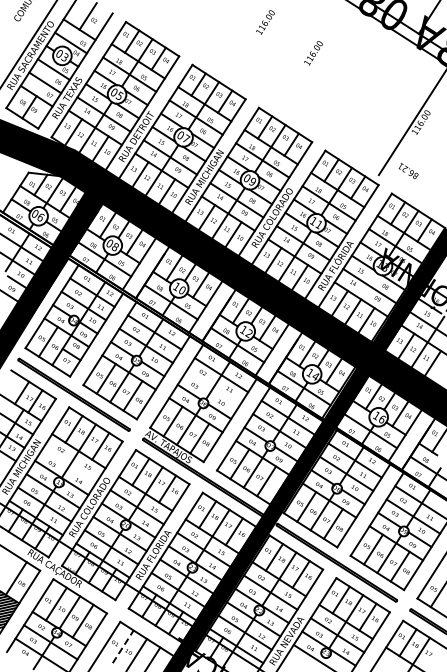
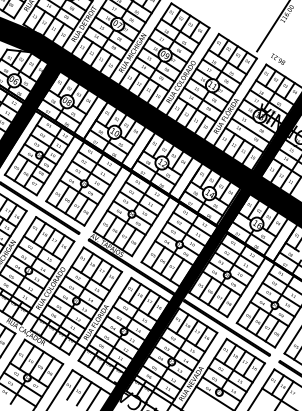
text: (408, 170) -> (278, 58), moved
line: (212, 388) -> (138, 203), added
line: (70, 464) -> (37, 257), added
line: (123, 646) -> (74, 387), dashed -> solid

